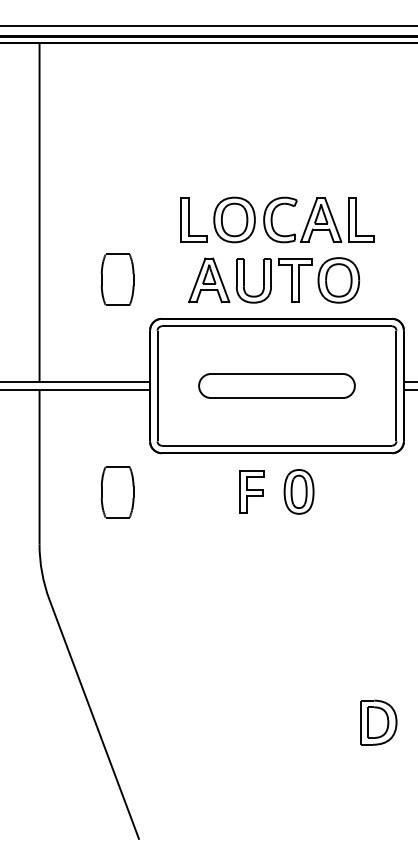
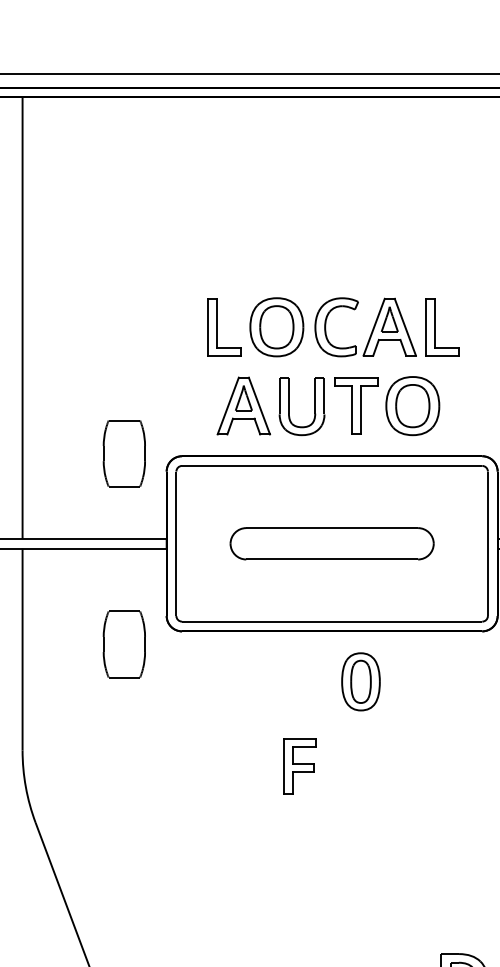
part: (117, 279) -> (124, 453), moved
part: (251, 491) -> (298, 766), moved
part: (117, 492) -> (124, 644), moved

